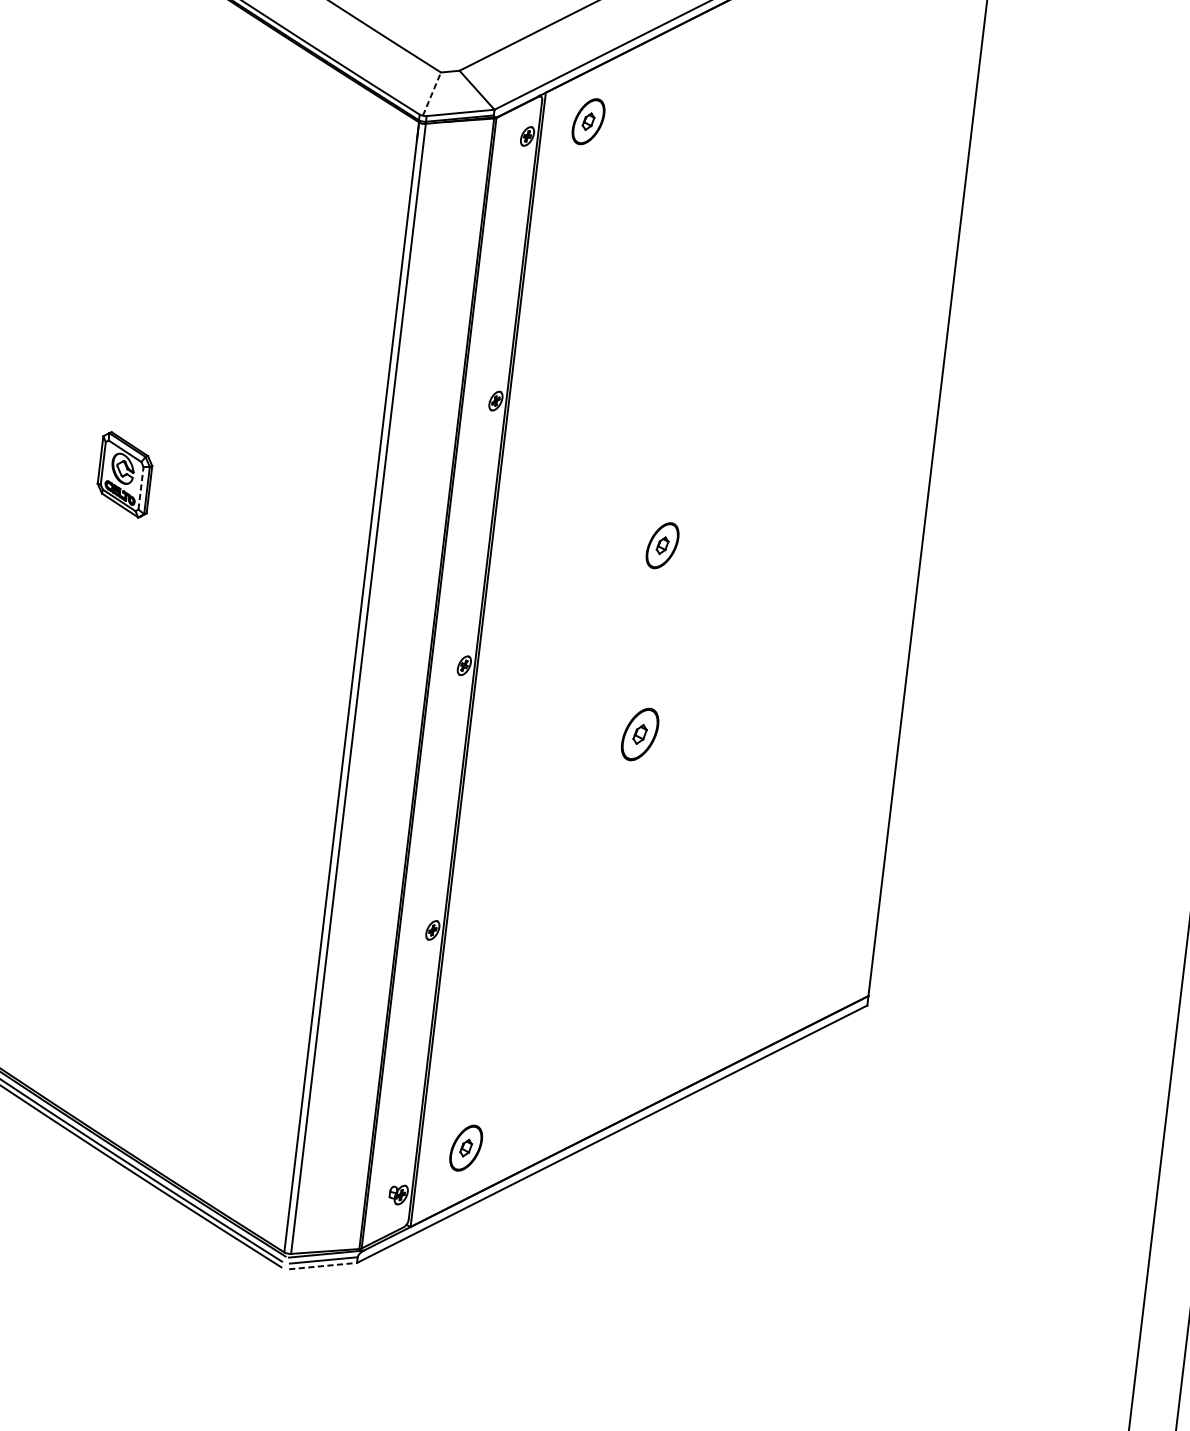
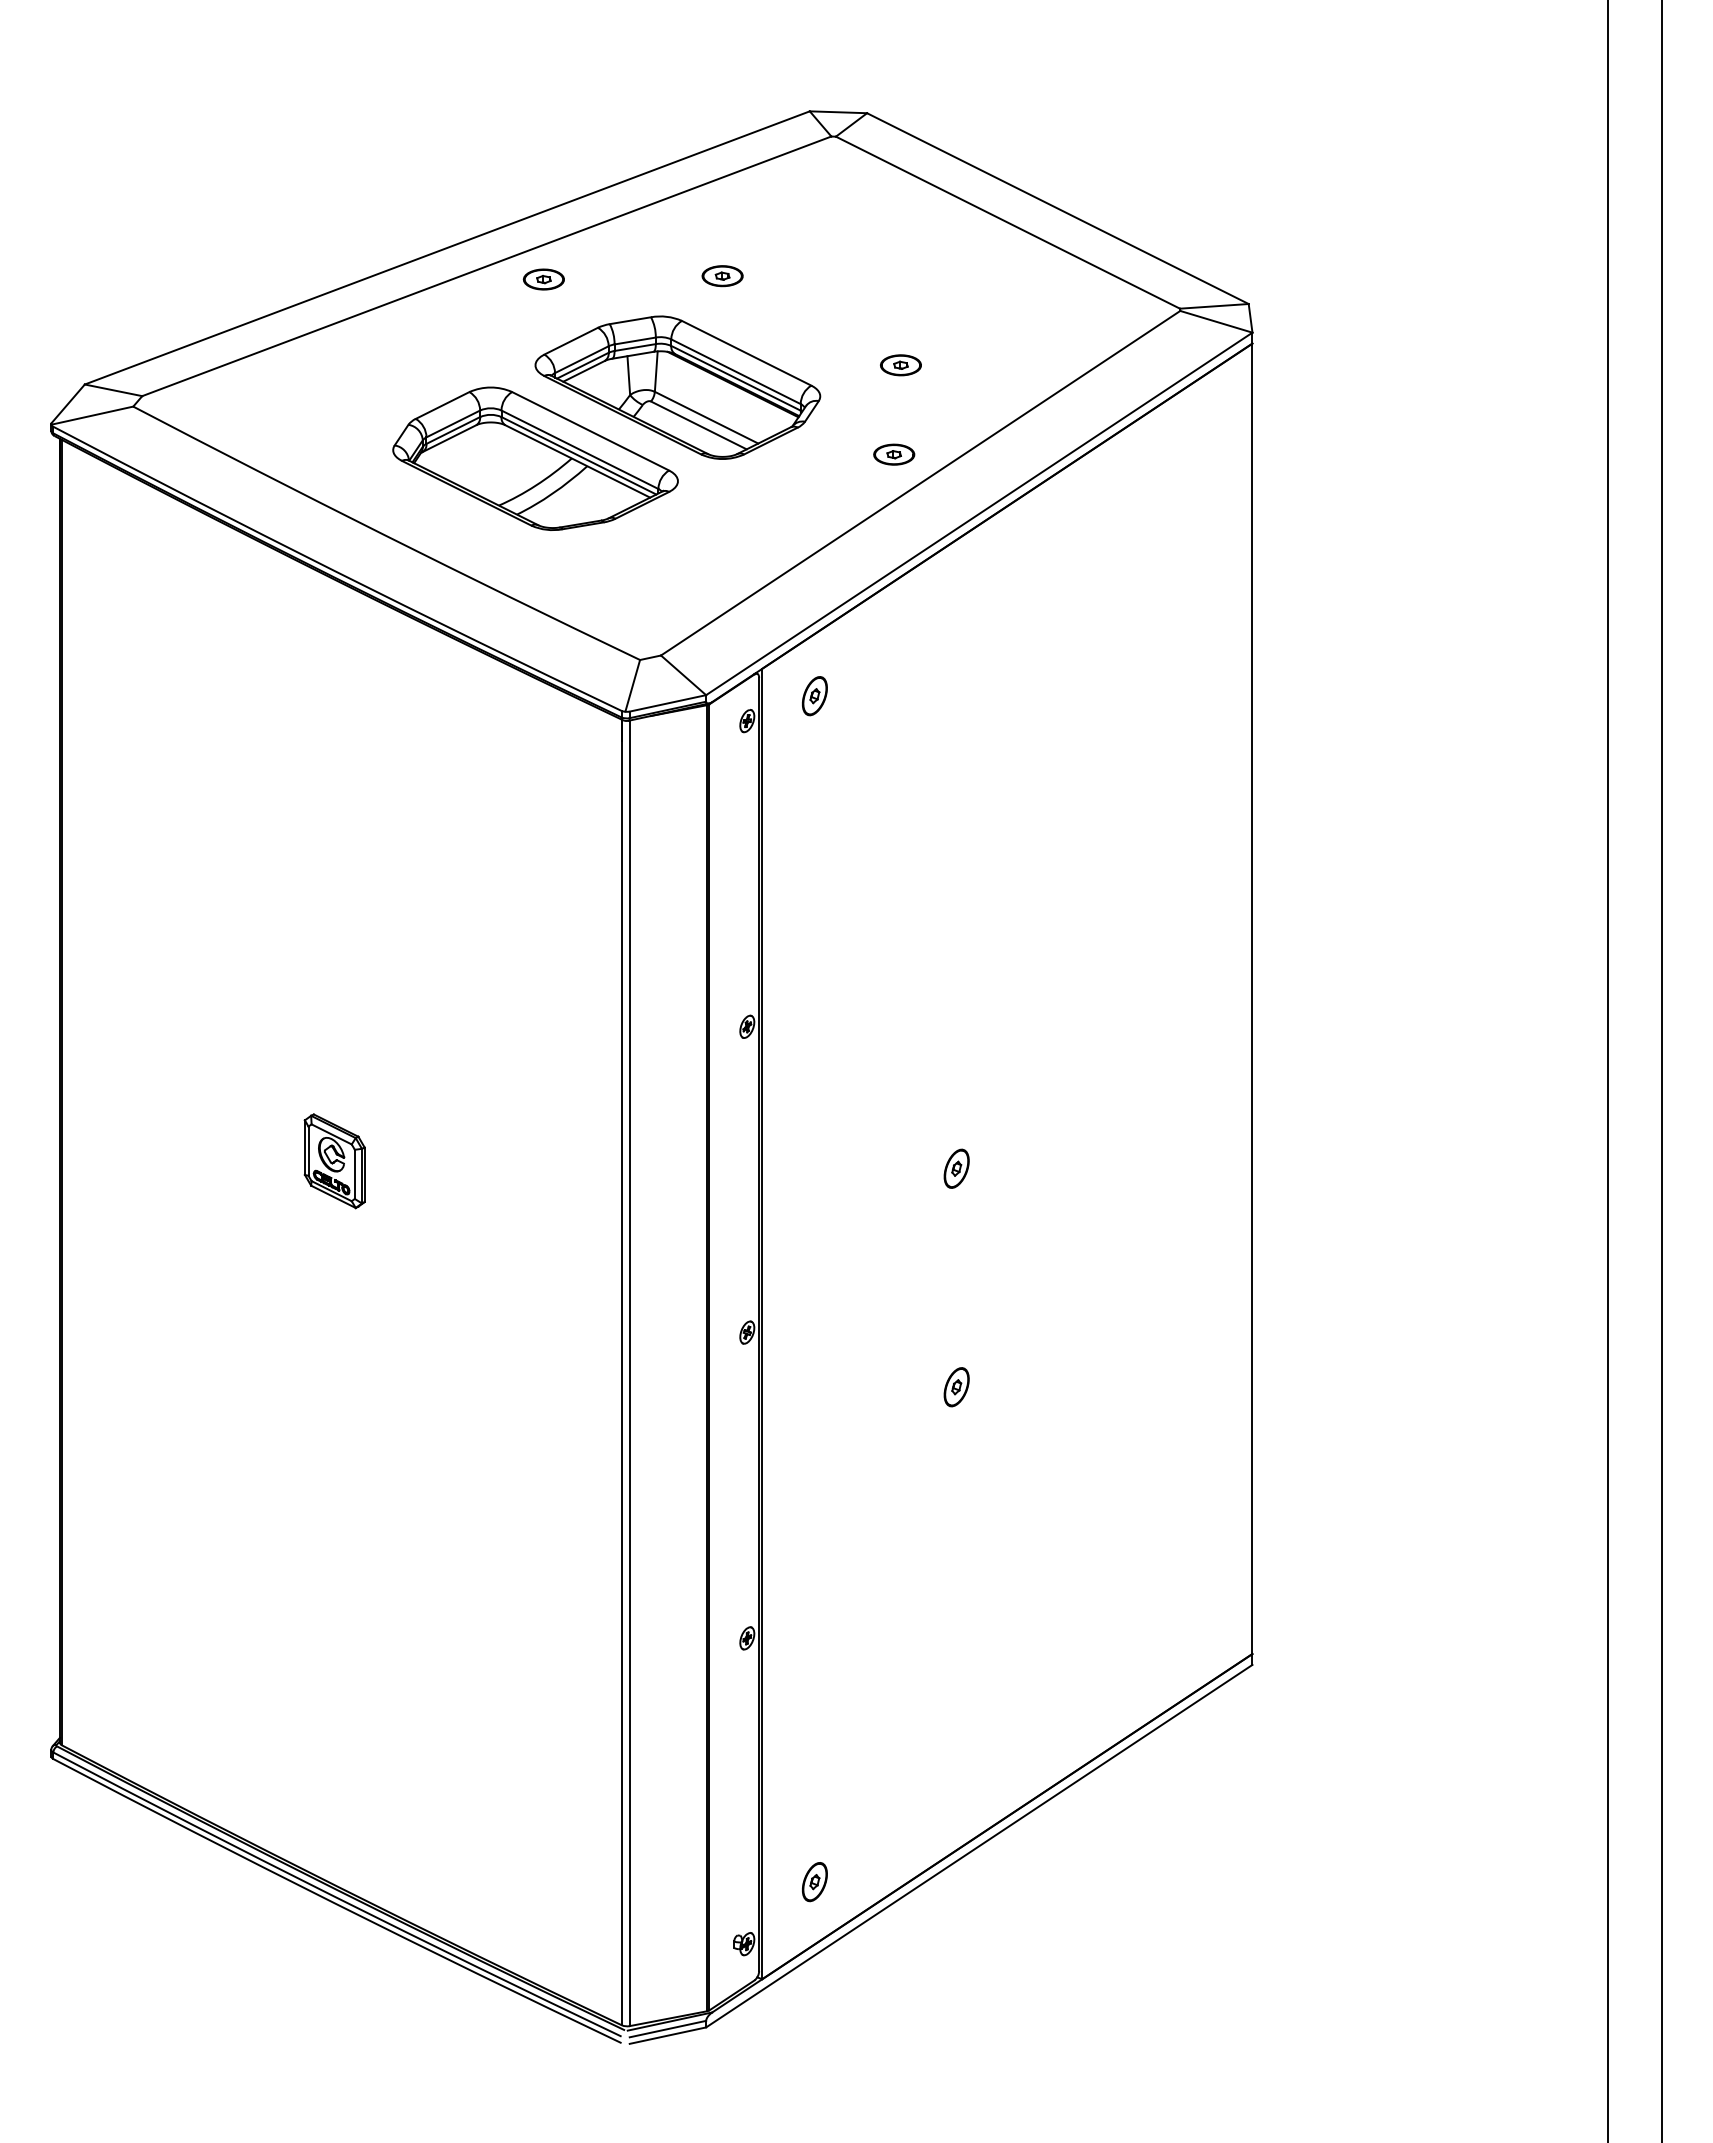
line: (431, 93) -> (632, 685), dashed -> solid
part: (588, 122) -> (814, 696), size x0.71
line: (140, 488) -> (354, 1174), dashed -> solid
part: (662, 545) -> (956, 1168), size x0.71
part: (639, 734) -> (956, 1387), size x0.62
part: (465, 1148) -> (814, 1882), size x0.71
line: (323, 1266) -> (668, 2035), dashed -> solid

